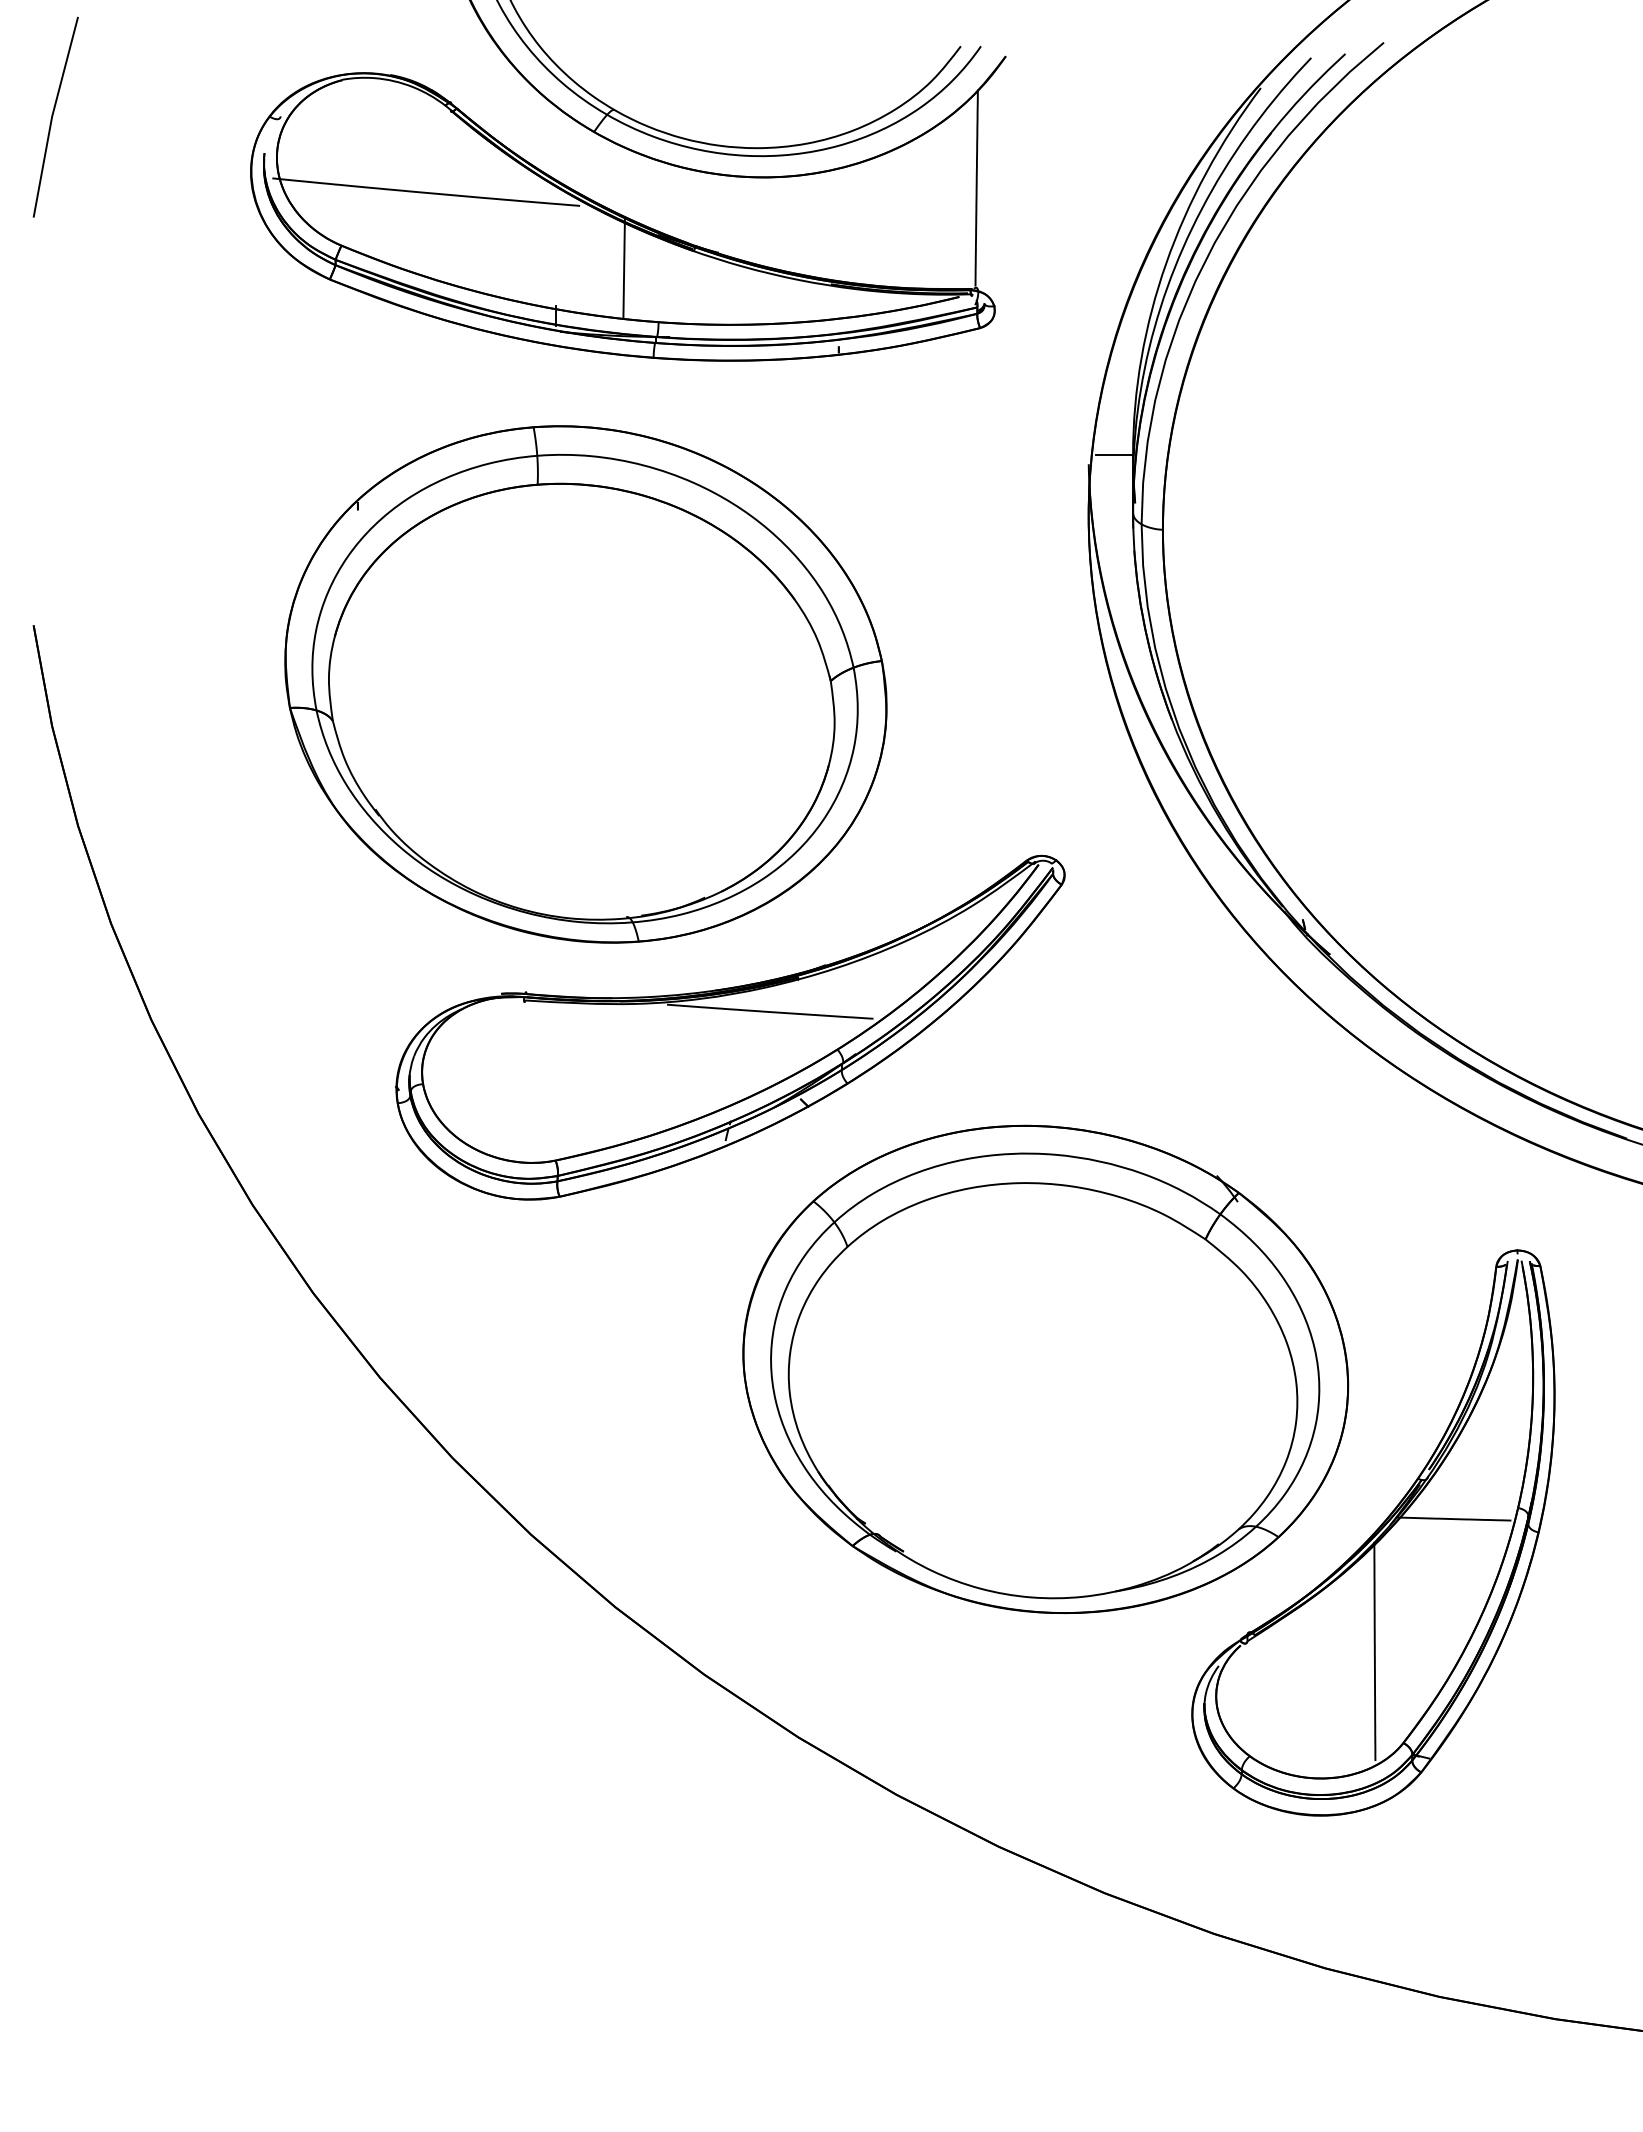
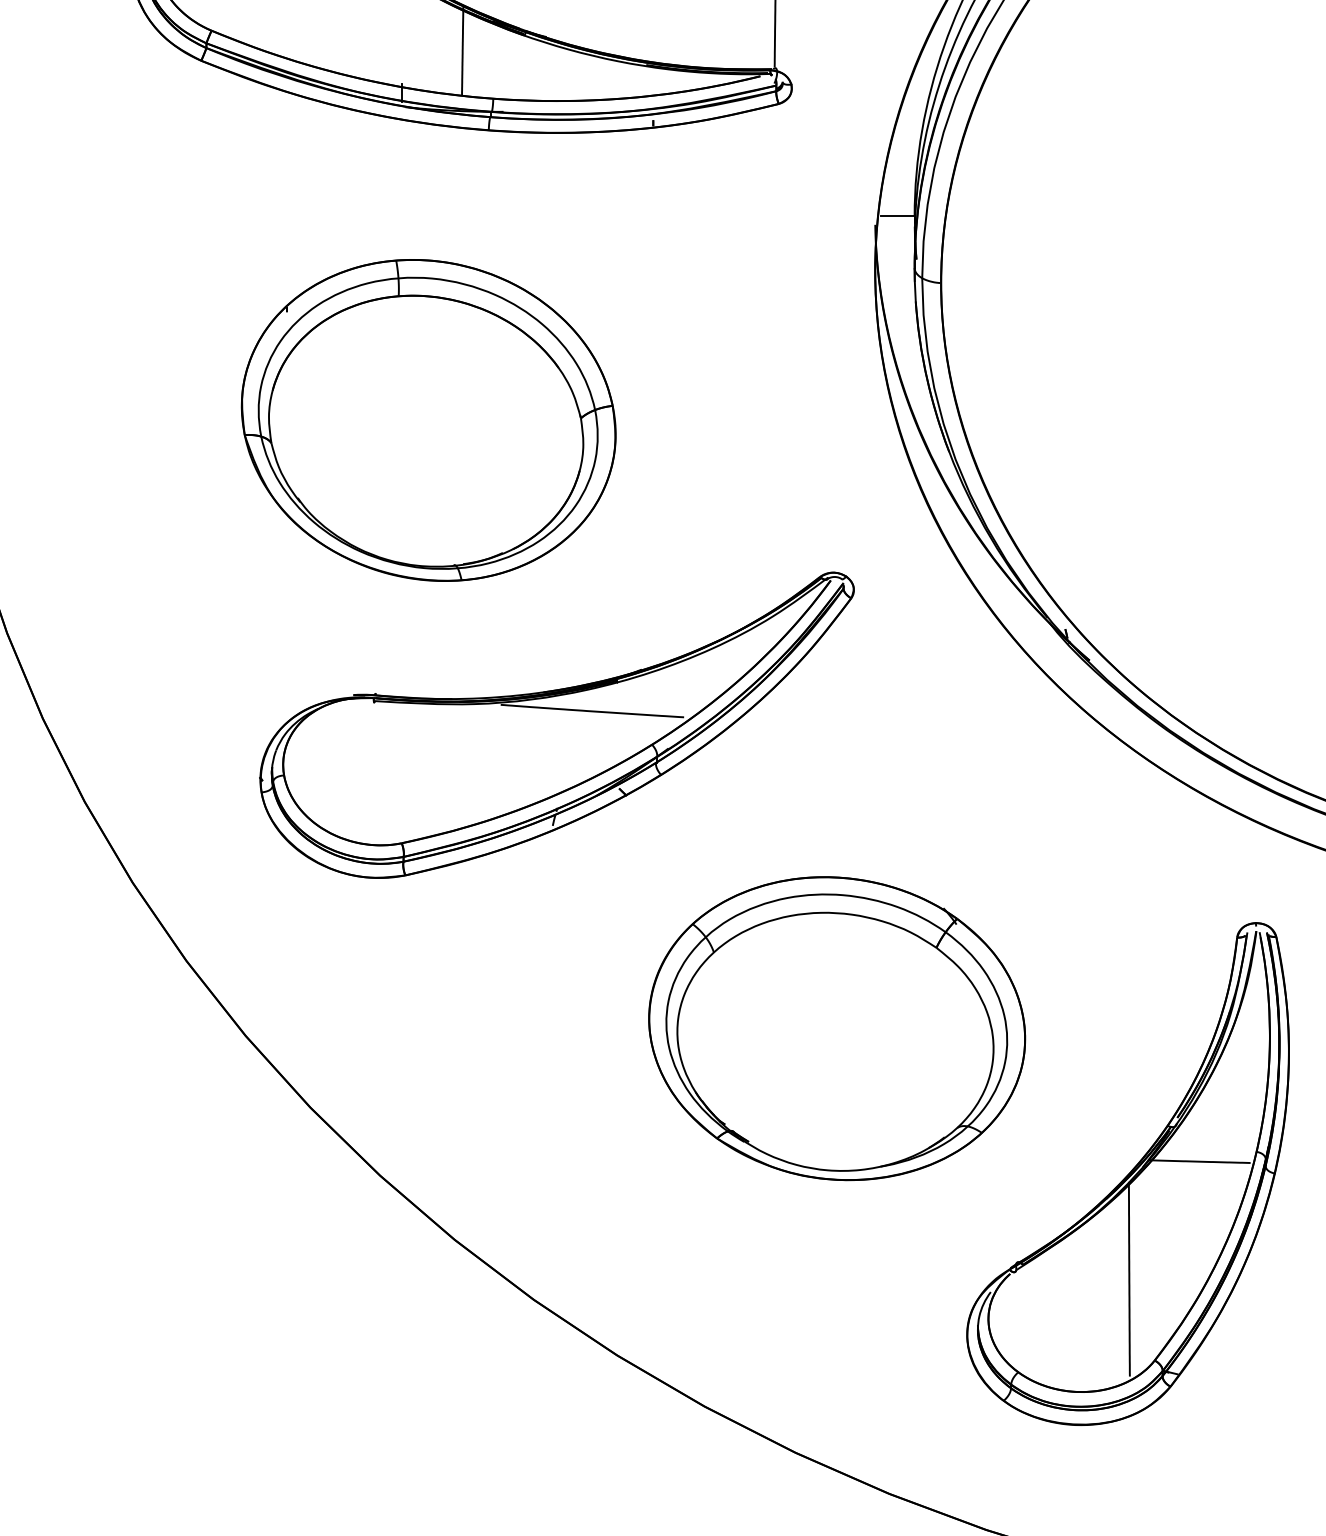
part: (585, 684) -> (428, 420), size x0.7
part: (1045, 1368) -> (836, 1027), size x0.7

